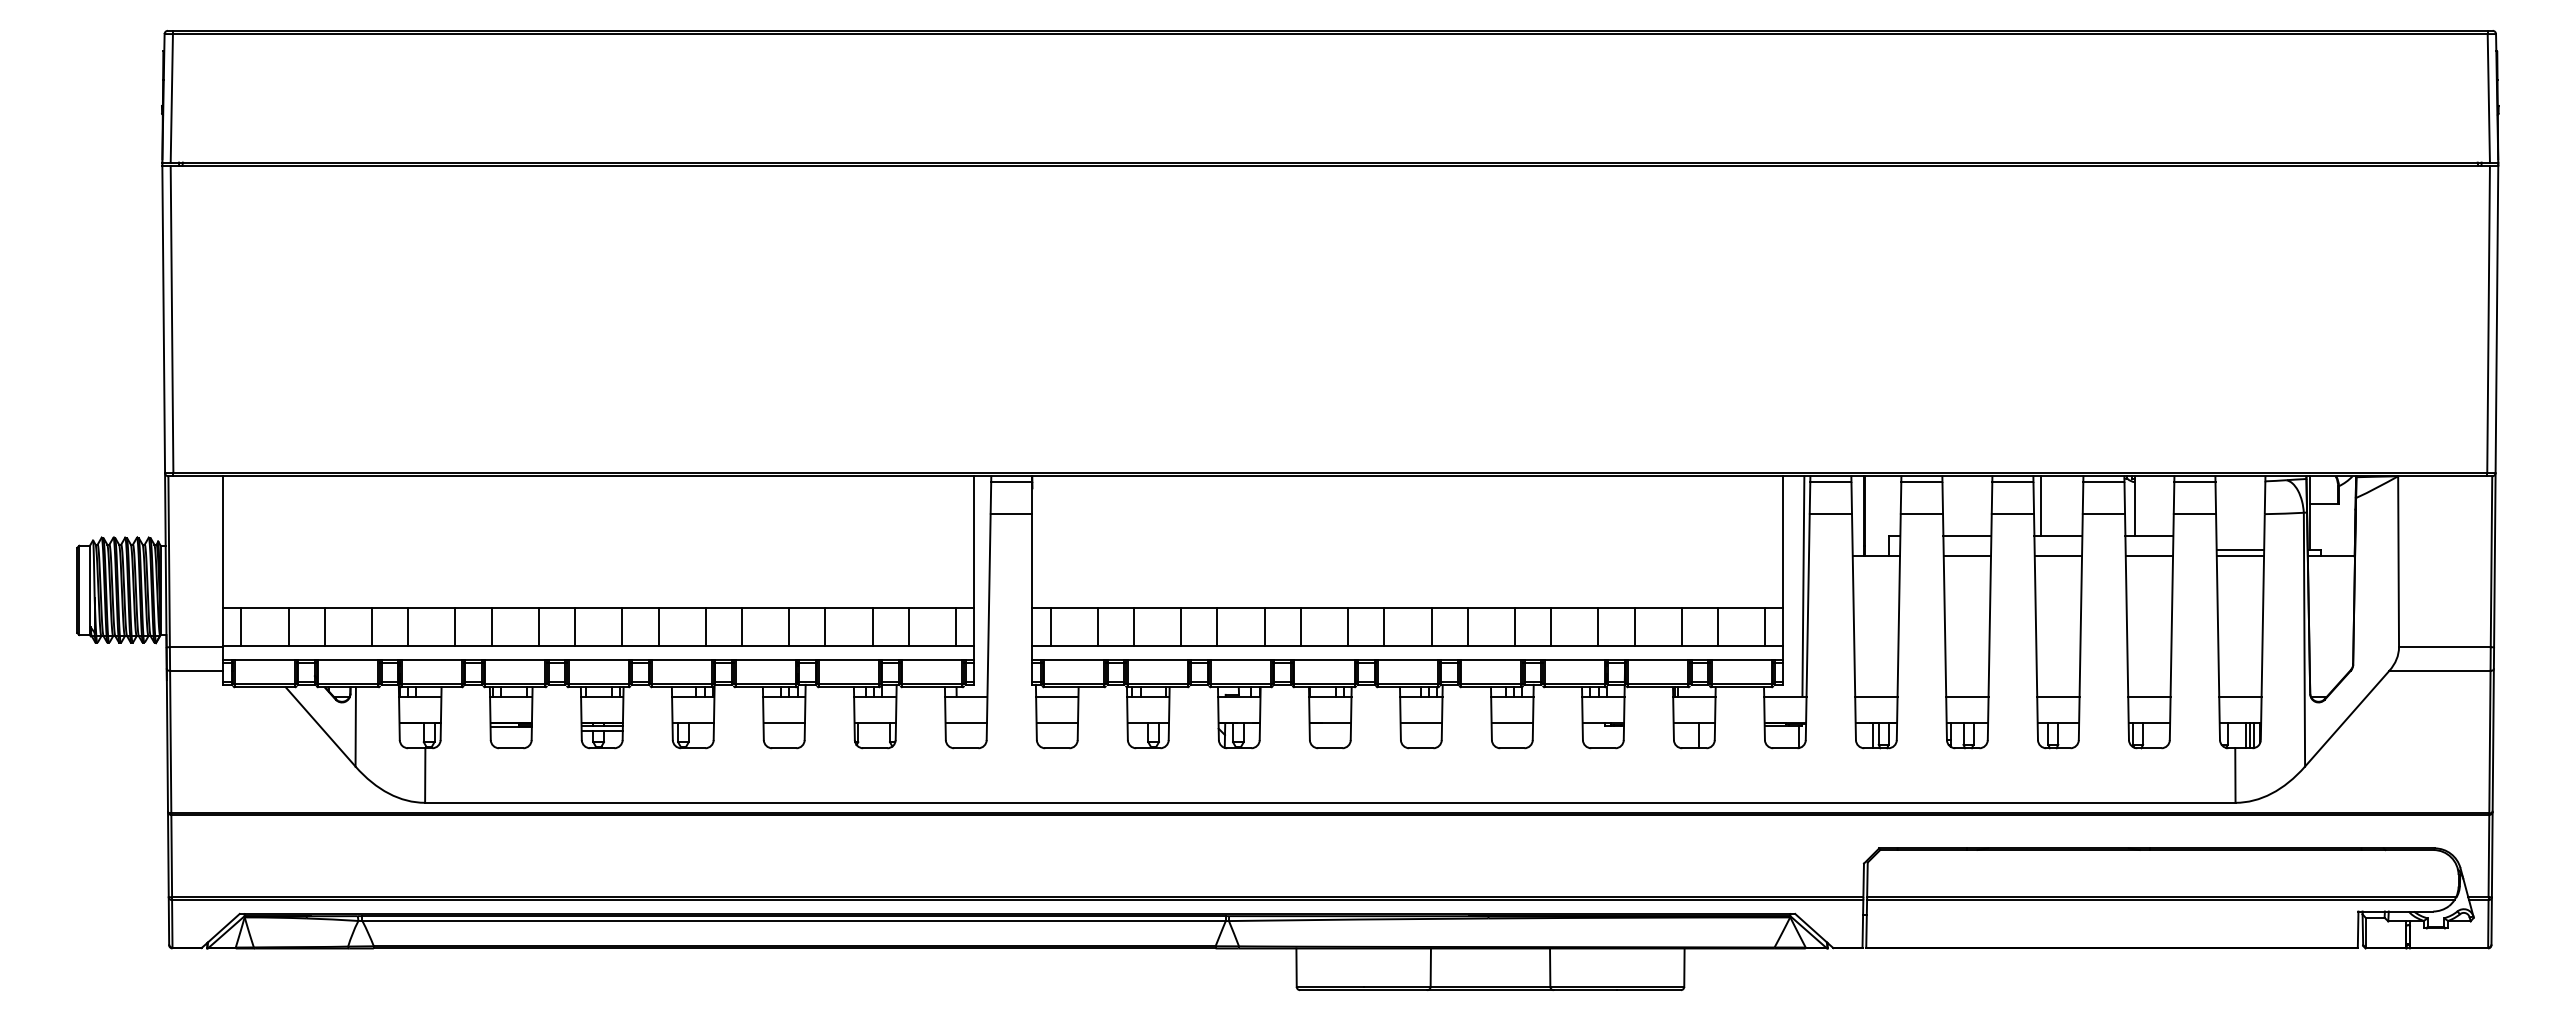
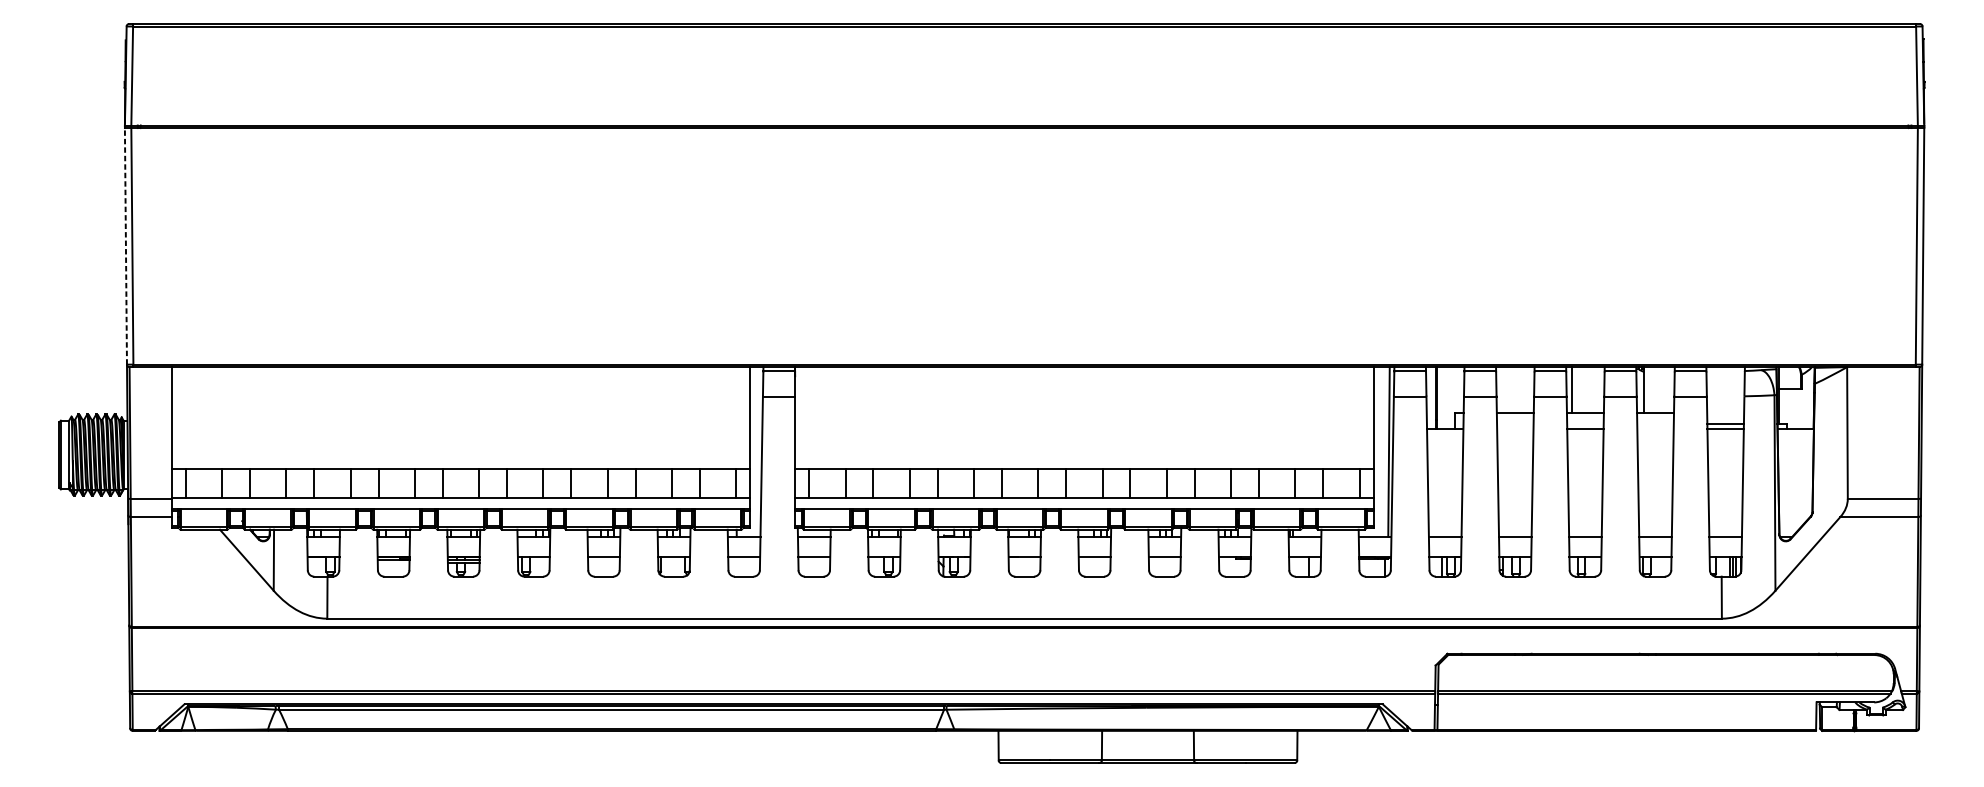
line: (163, 319) -> (125, 246), solid -> dashed
line: (1967, 556) -> (1515, 428), removed
line: (2149, 556) -> (1655, 428), removed

